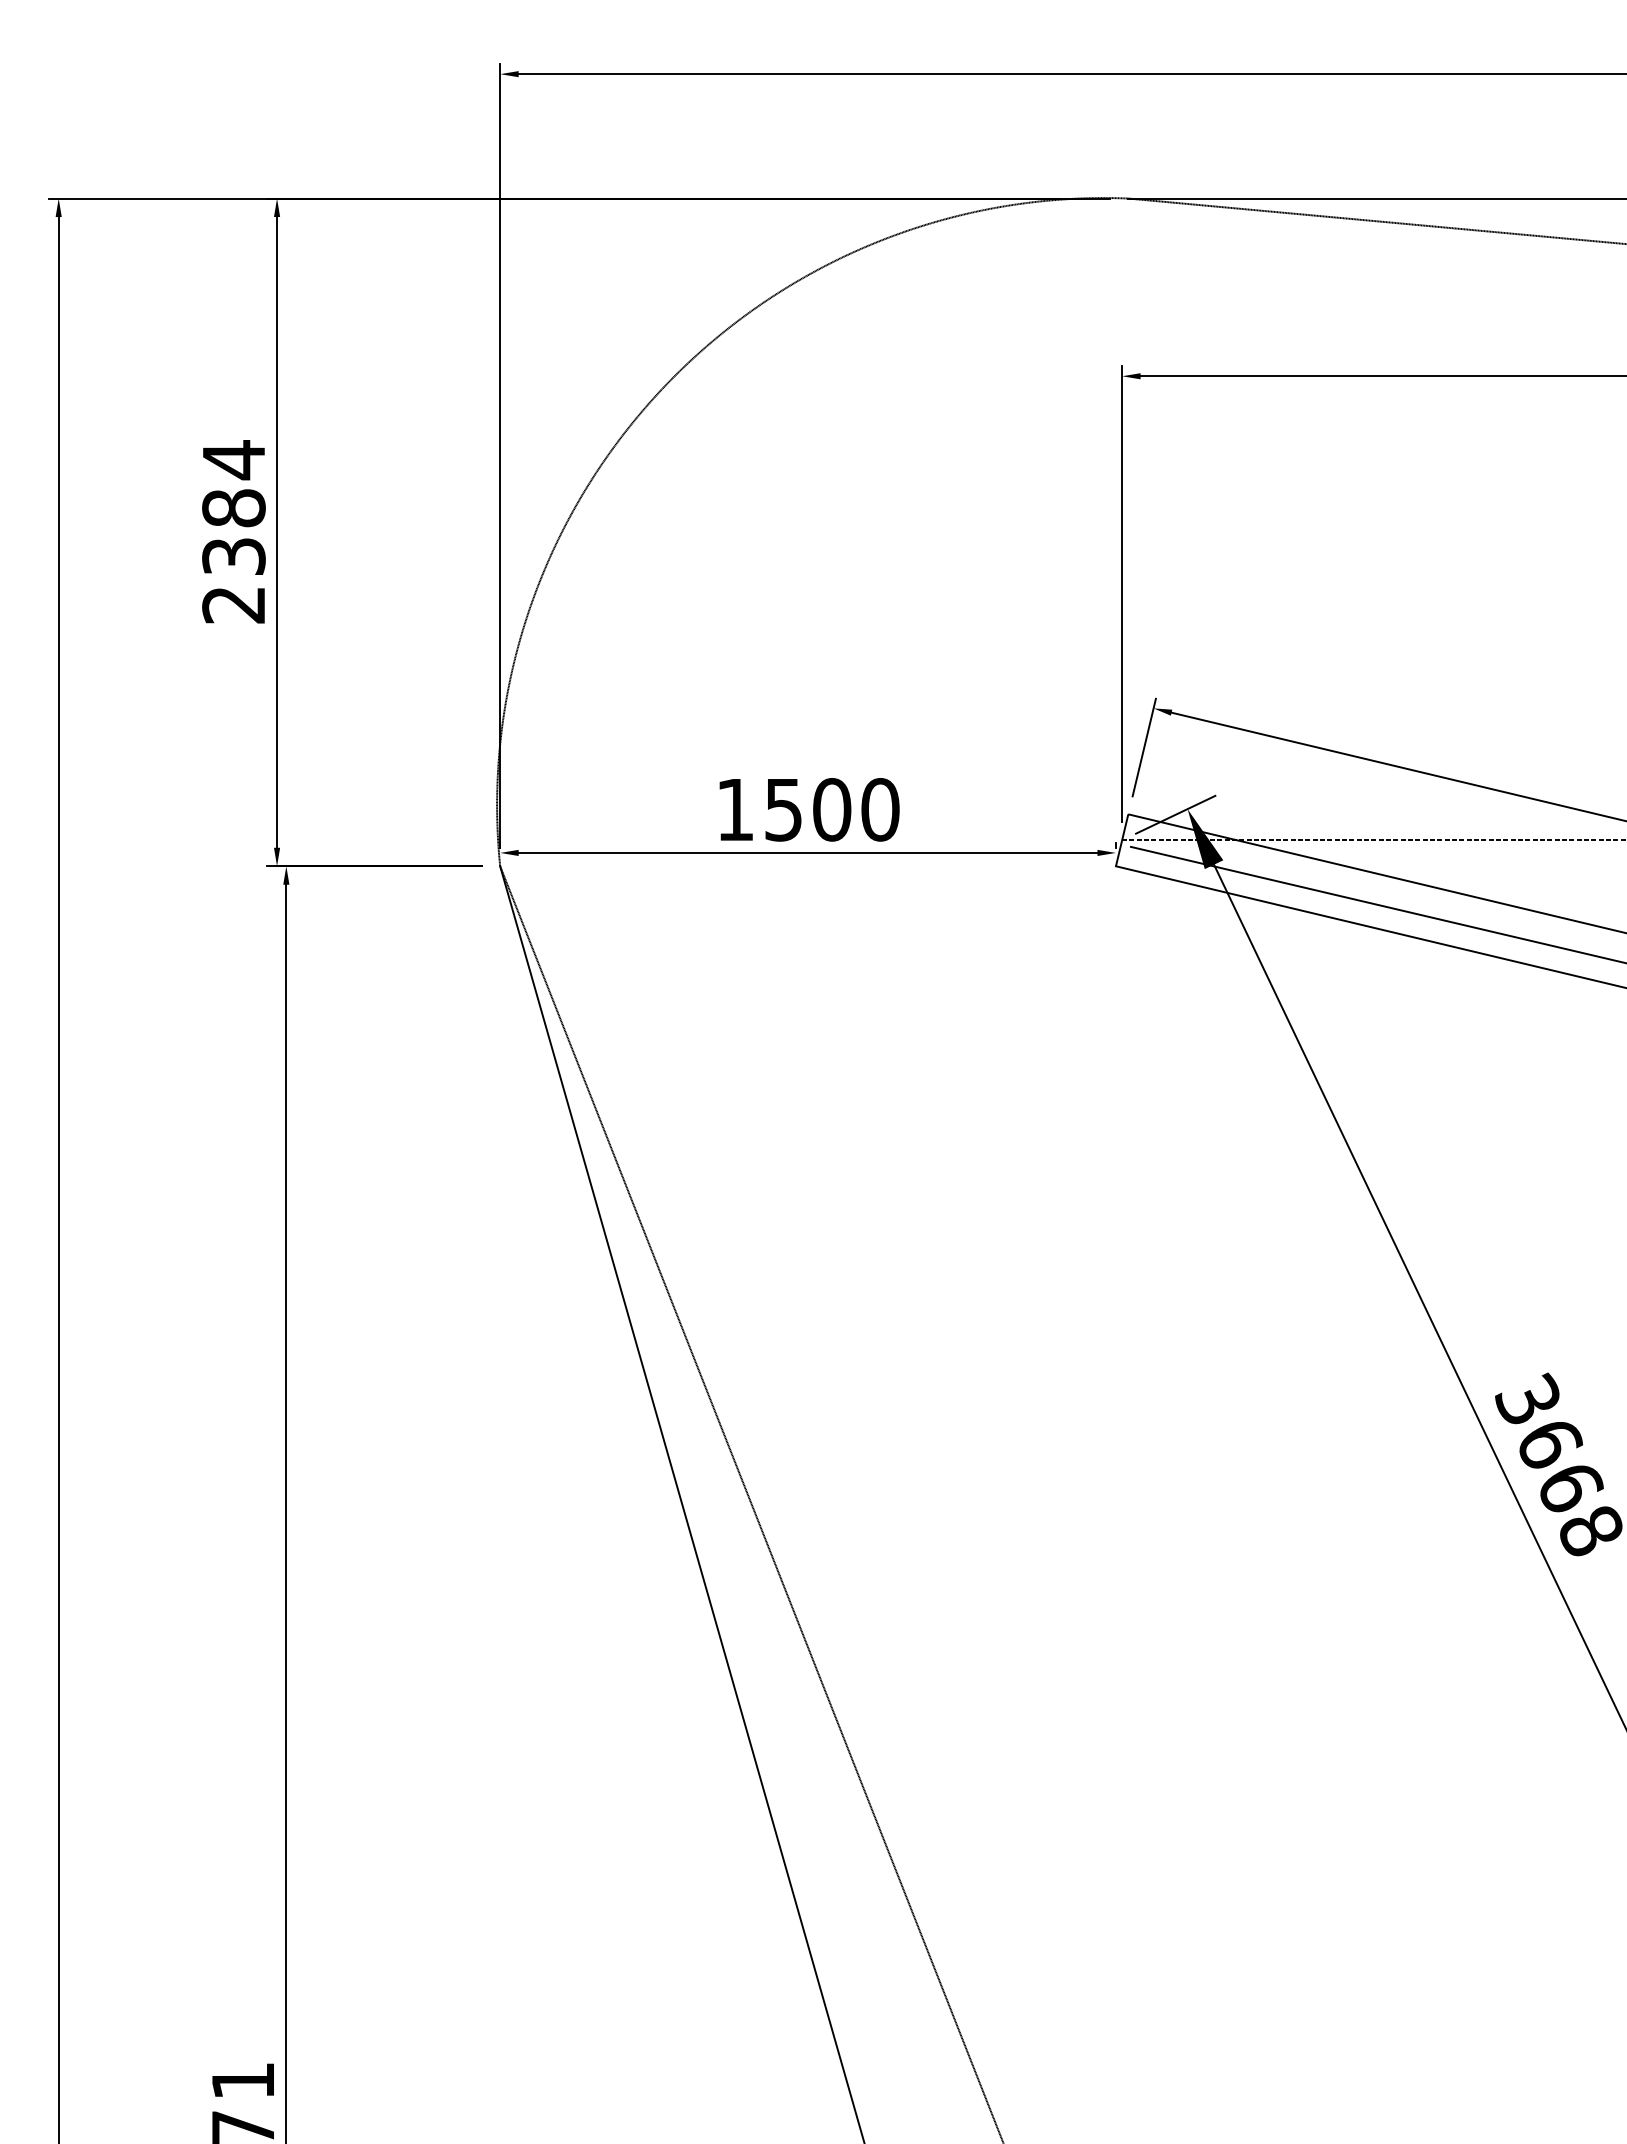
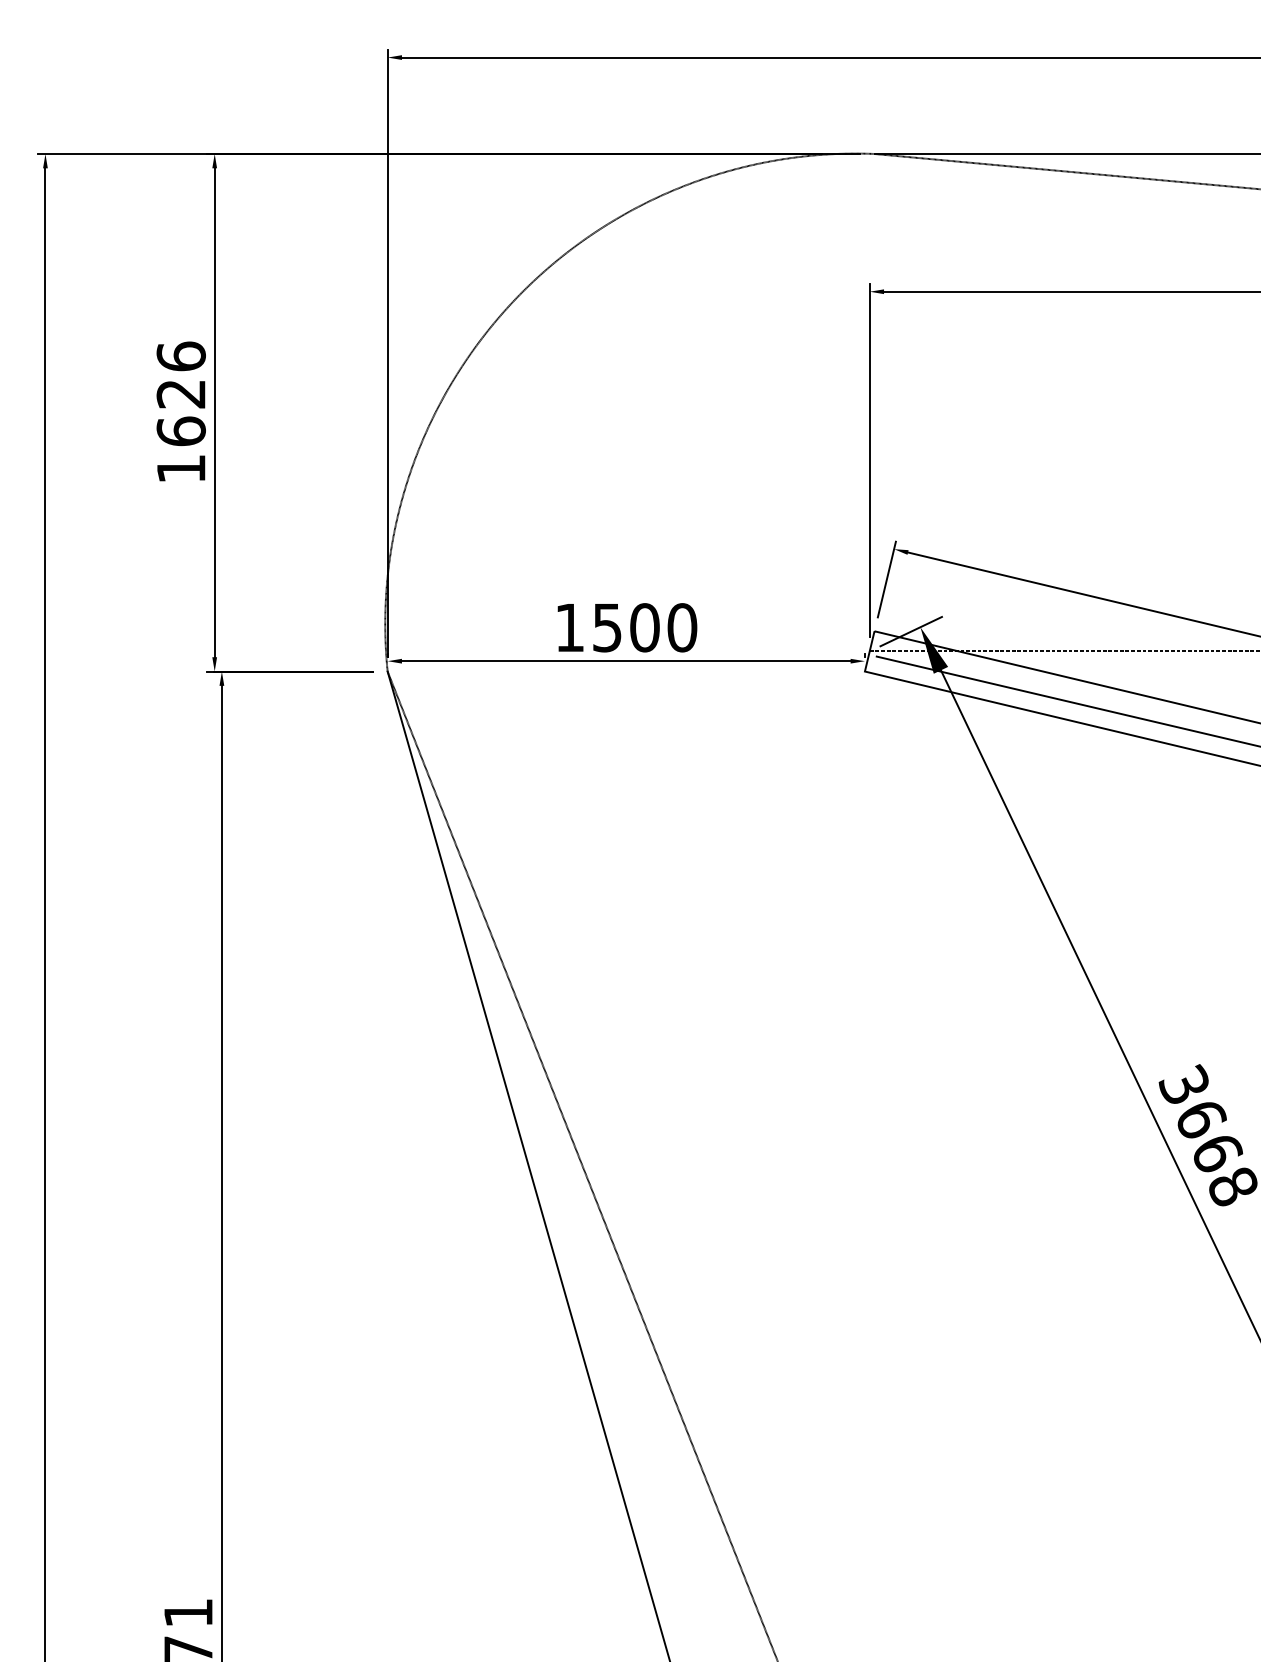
text: (233, 531) -> (180, 412), 2384 -> 1626

